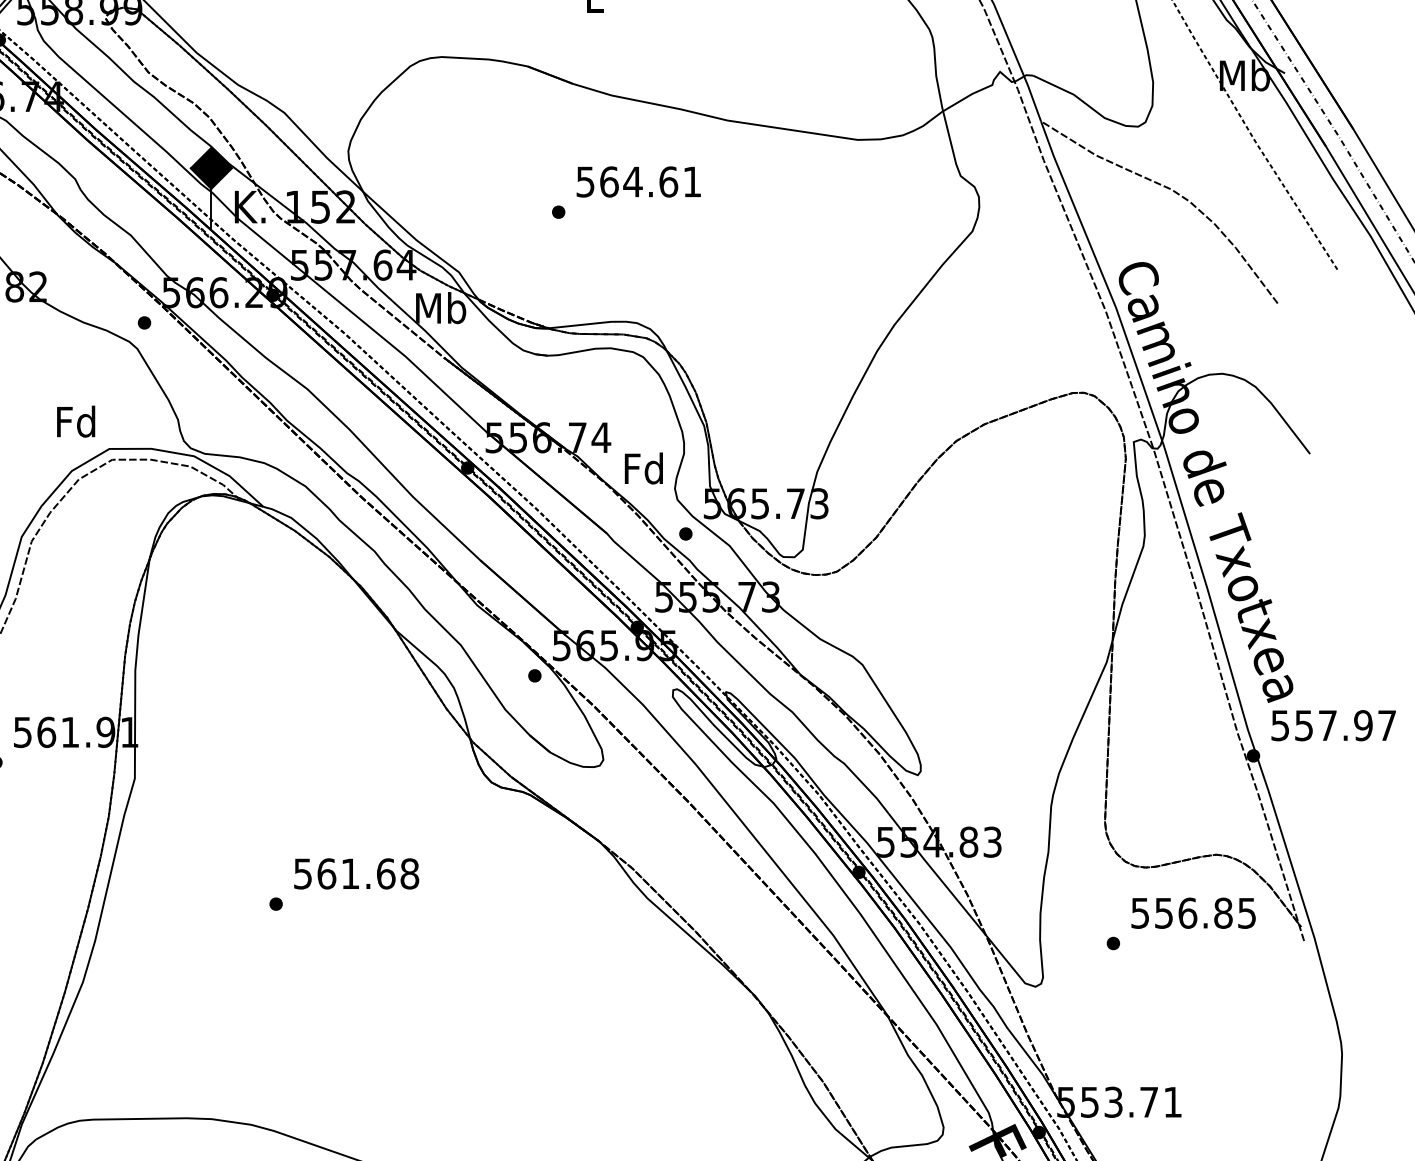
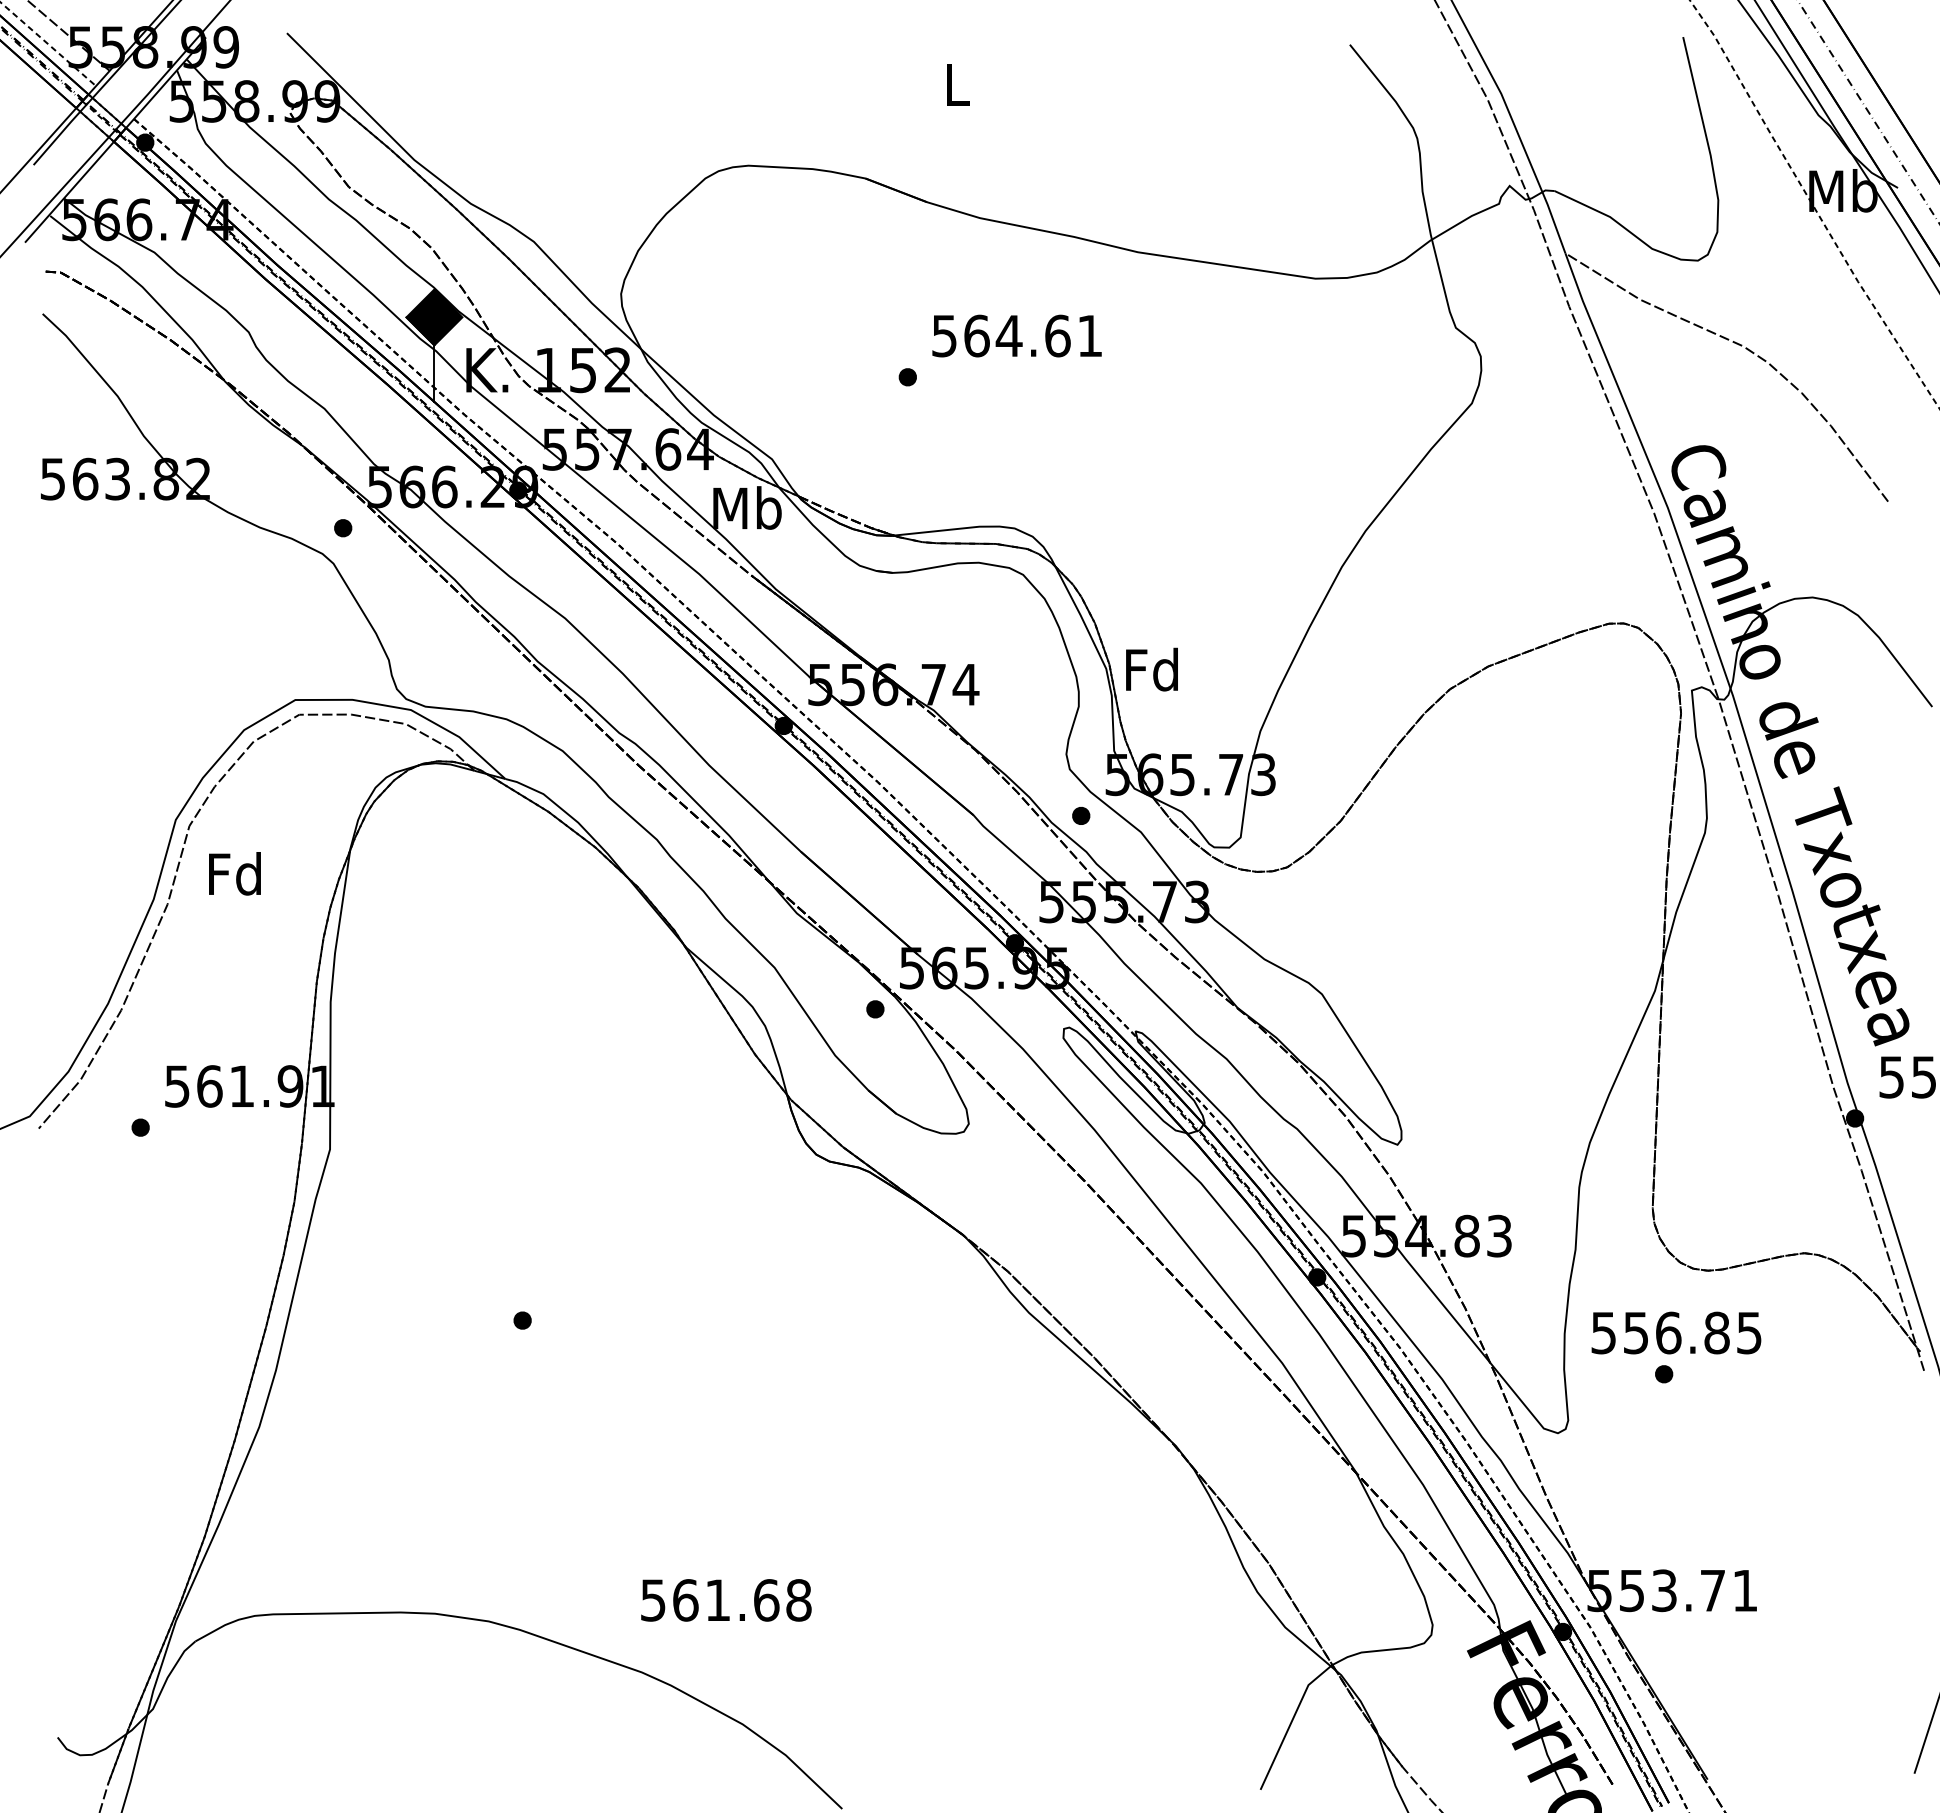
text: (75, 421) -> (234, 873), moved
text: (643, 468) -> (1151, 669), moved
text: (356, 874) -> (726, 1600), moved
text: (1193, 912) -> (1676, 1332), moved

